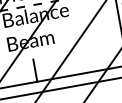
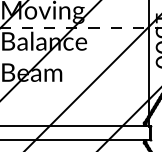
line: (35, 70) -> (31, 111), removed

